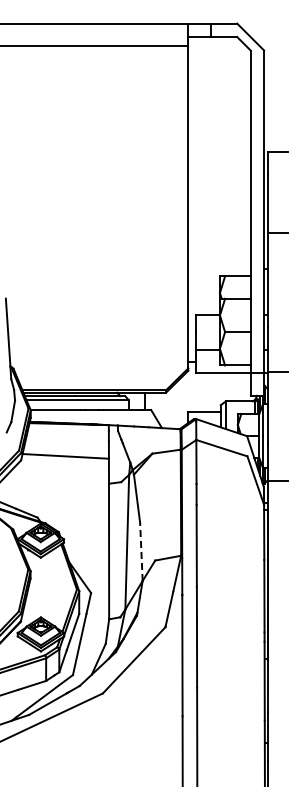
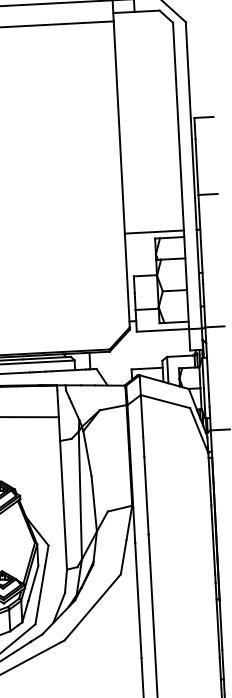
line: (219, 269) -> (154, 232), added
line: (141, 551) -> (94, 503), dashed -> solid

